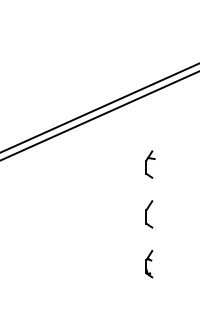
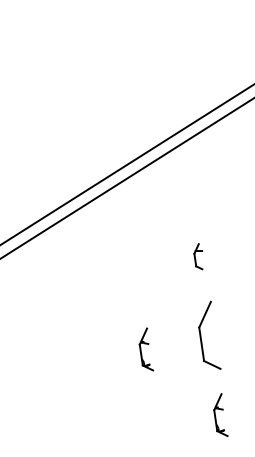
part: (150, 164) -> (198, 256), size x0.6
part: (149, 214) -> (208, 336), size x1.6
part: (109, 217) -> (145, 350), added

